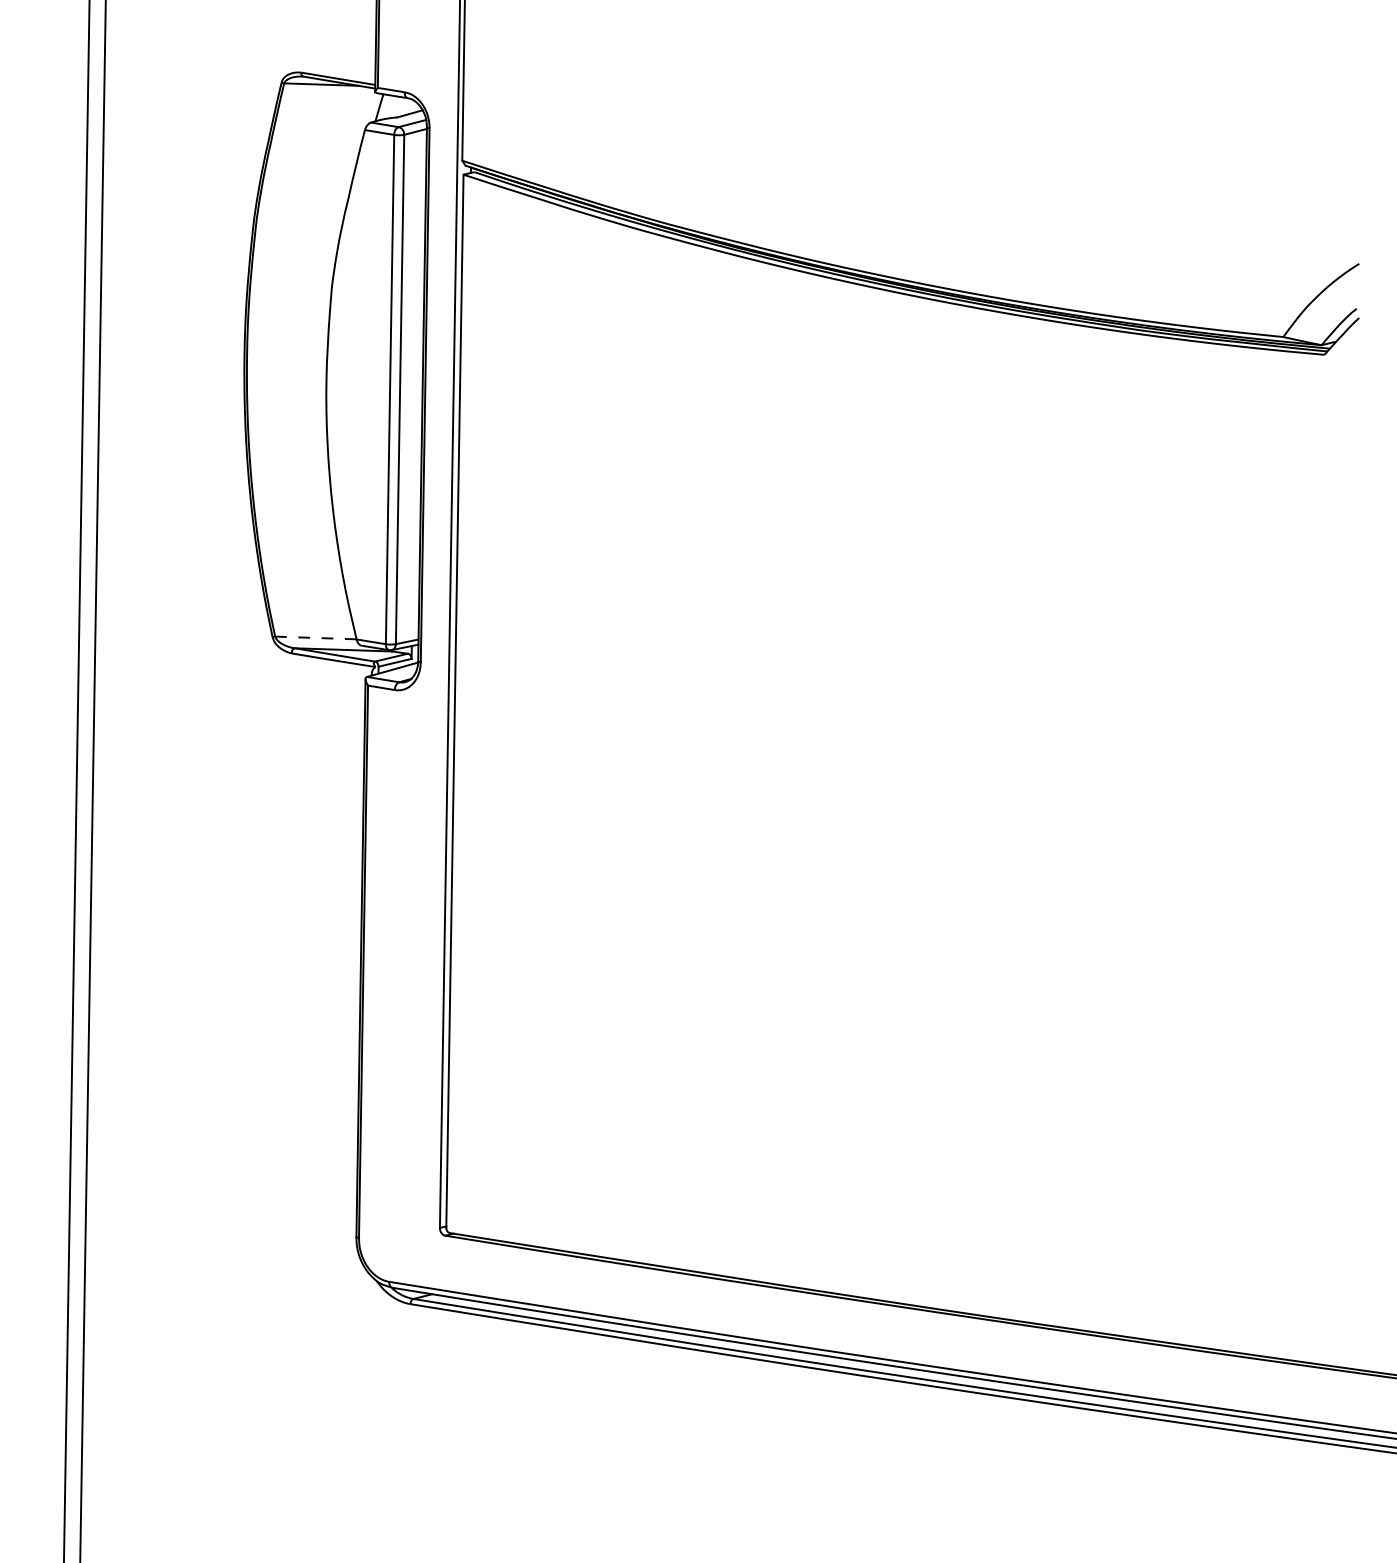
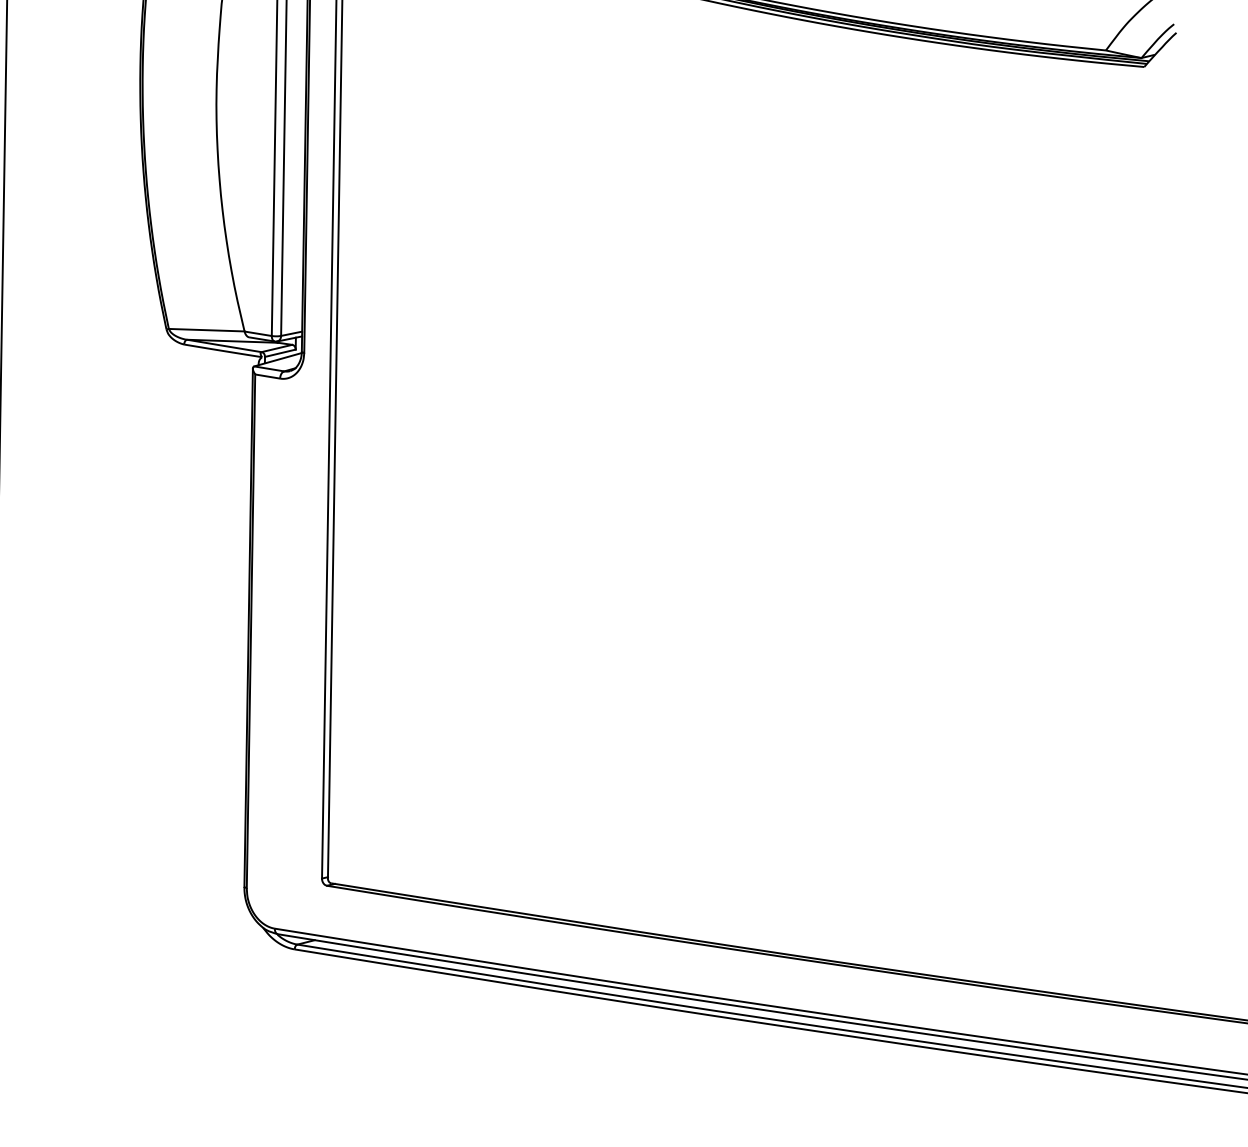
line: (315, 637) -> (206, 329), dashed -> solid

